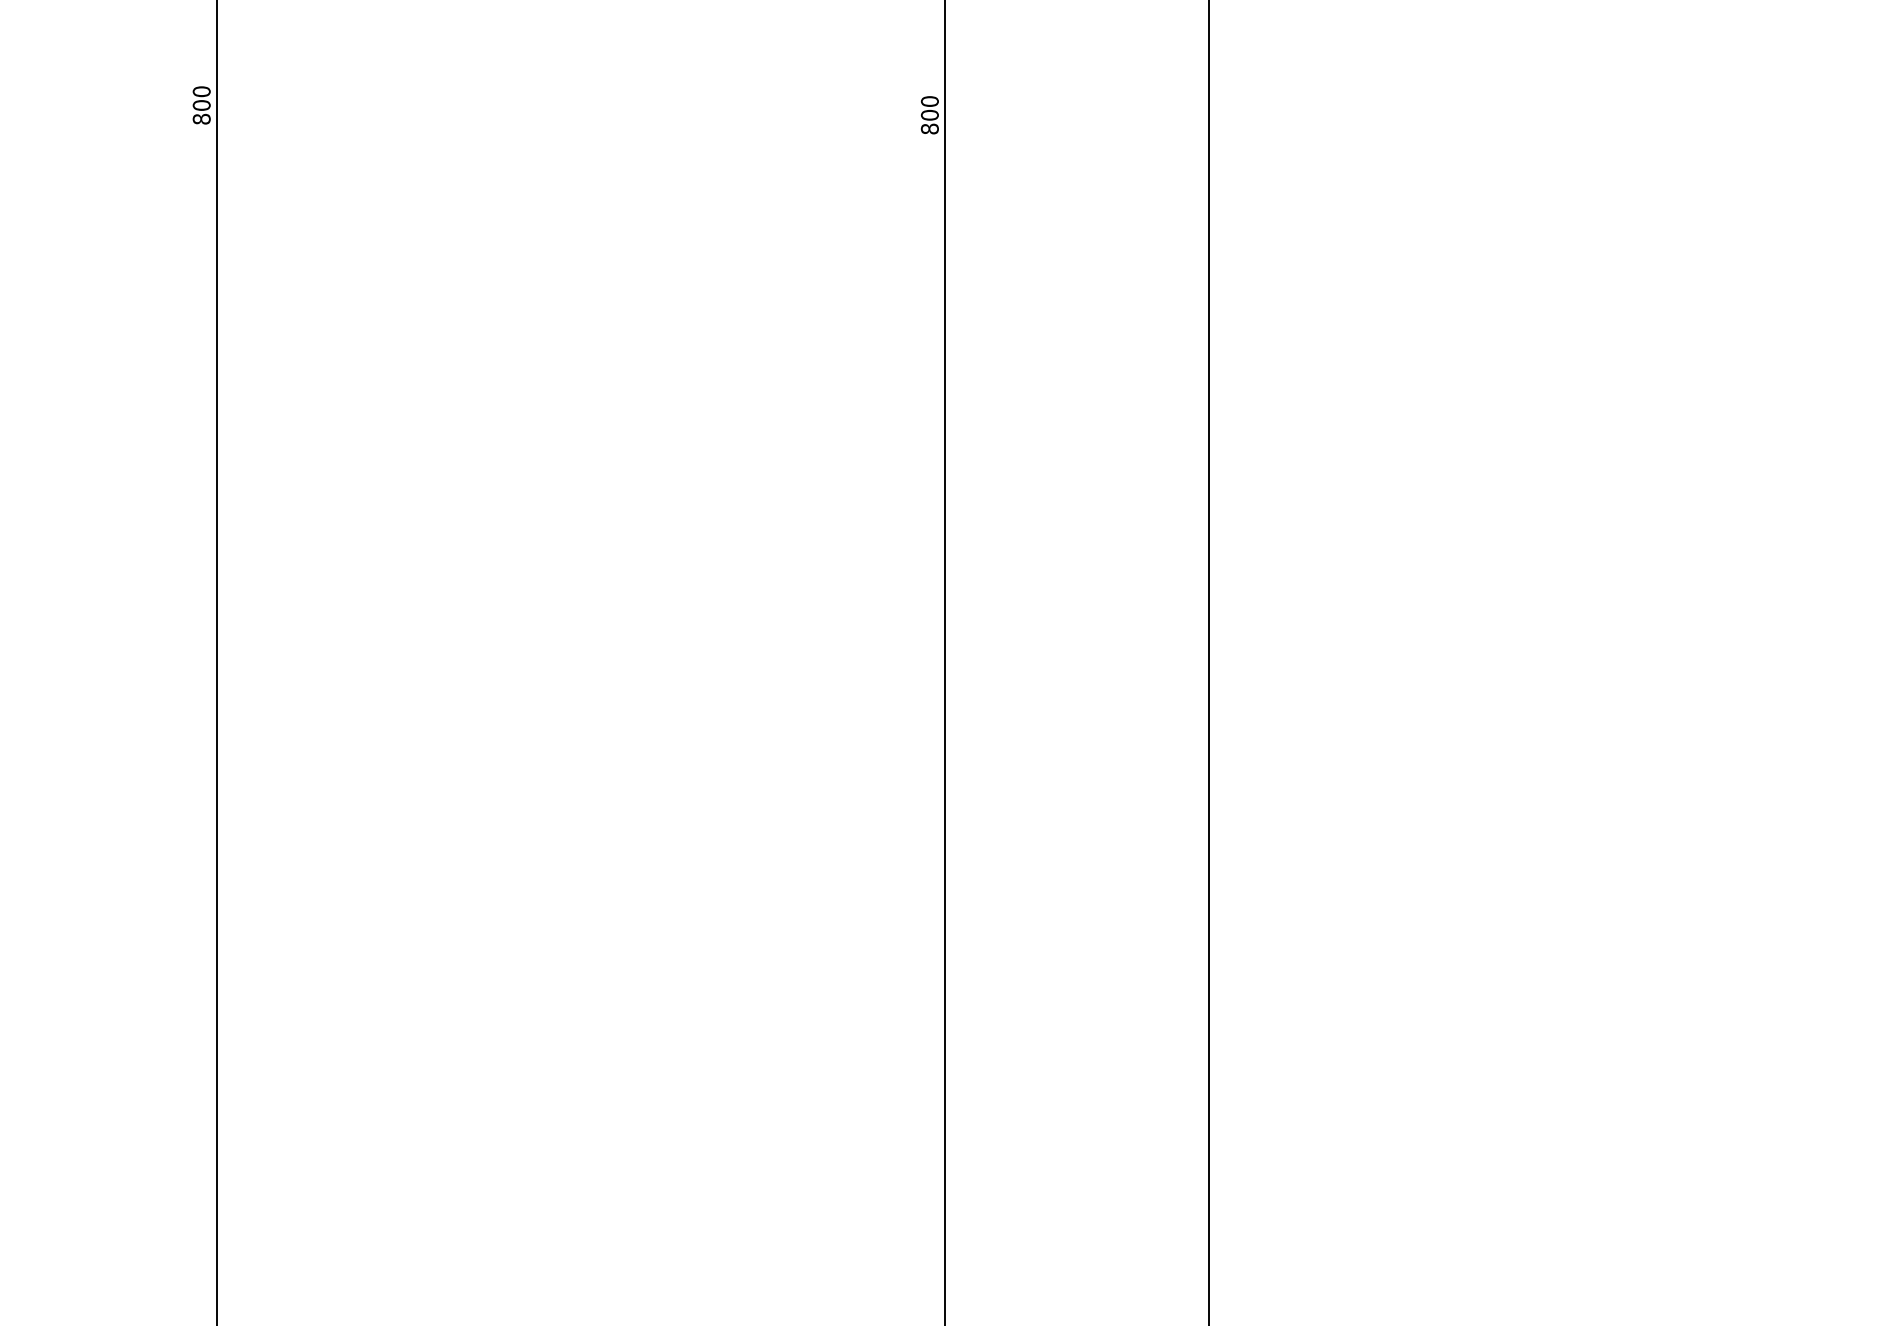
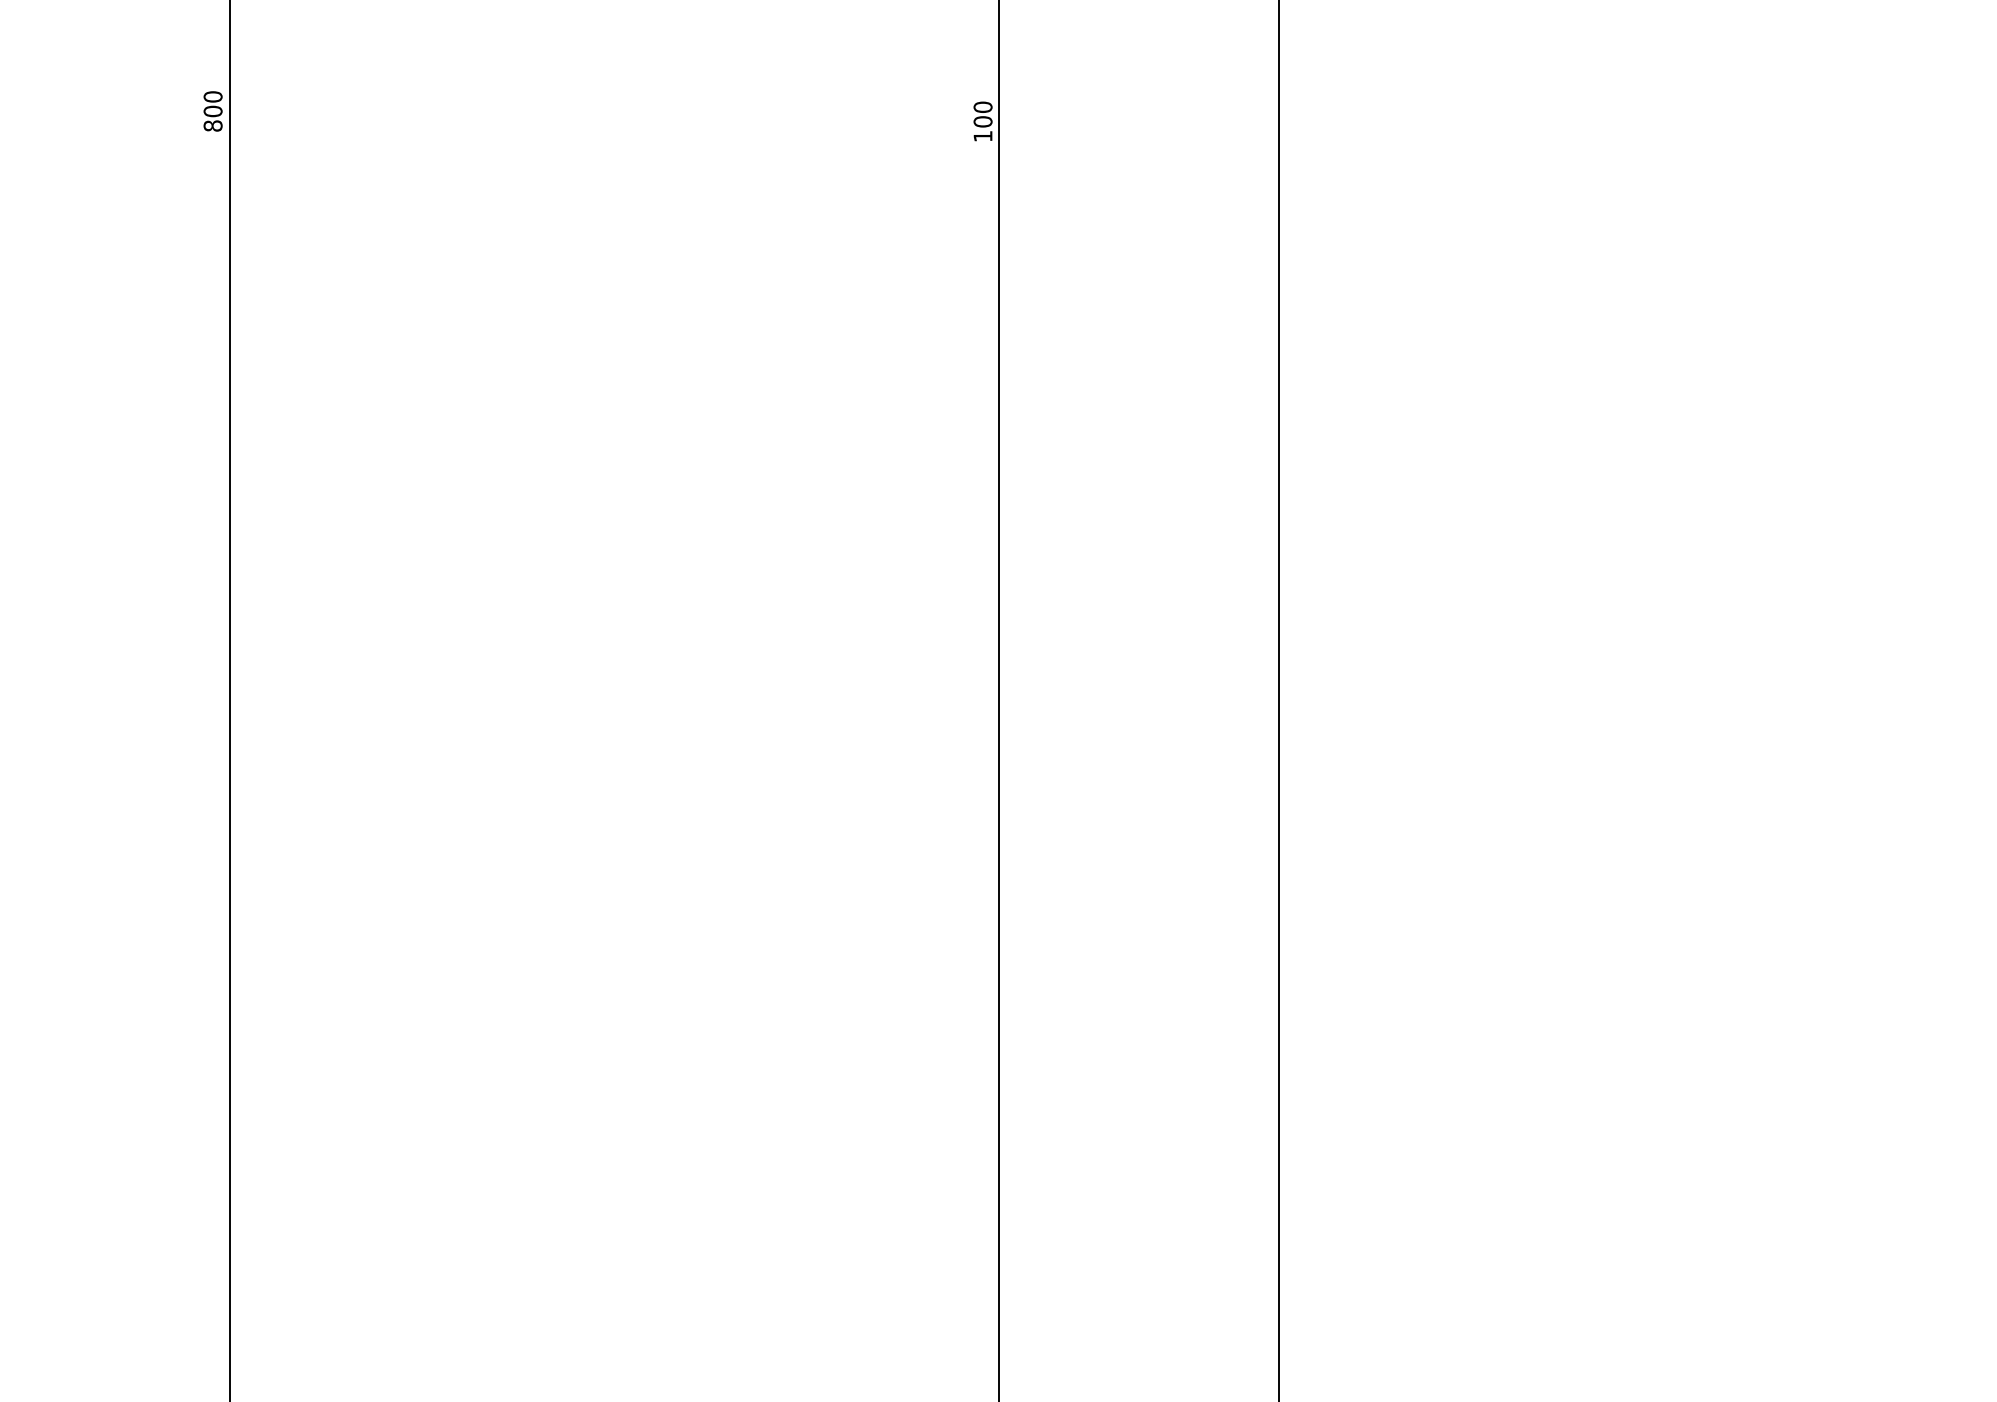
text: (929, 128) -> (982, 135), 800 -> 100

